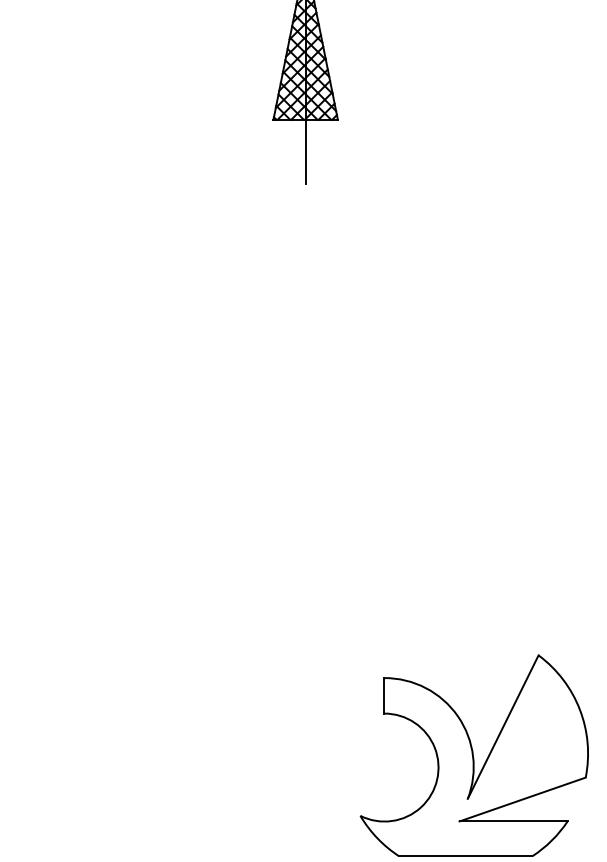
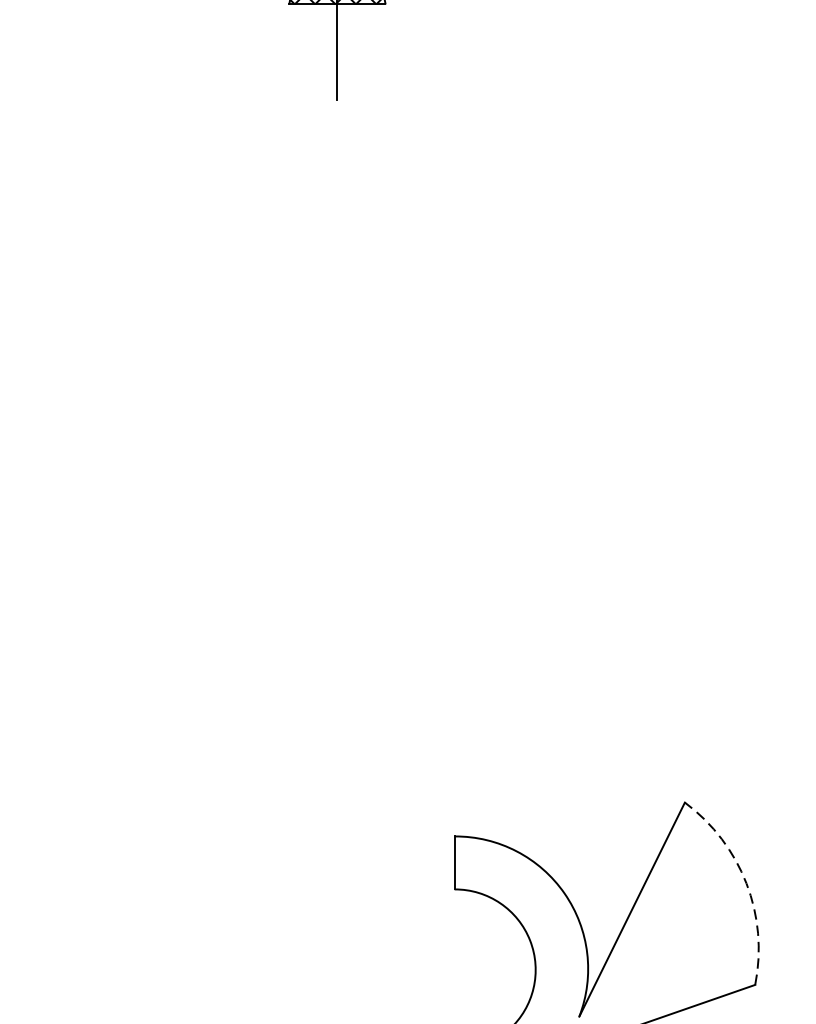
arc: (579, 709) -> (745, 883), solid -> dashed

